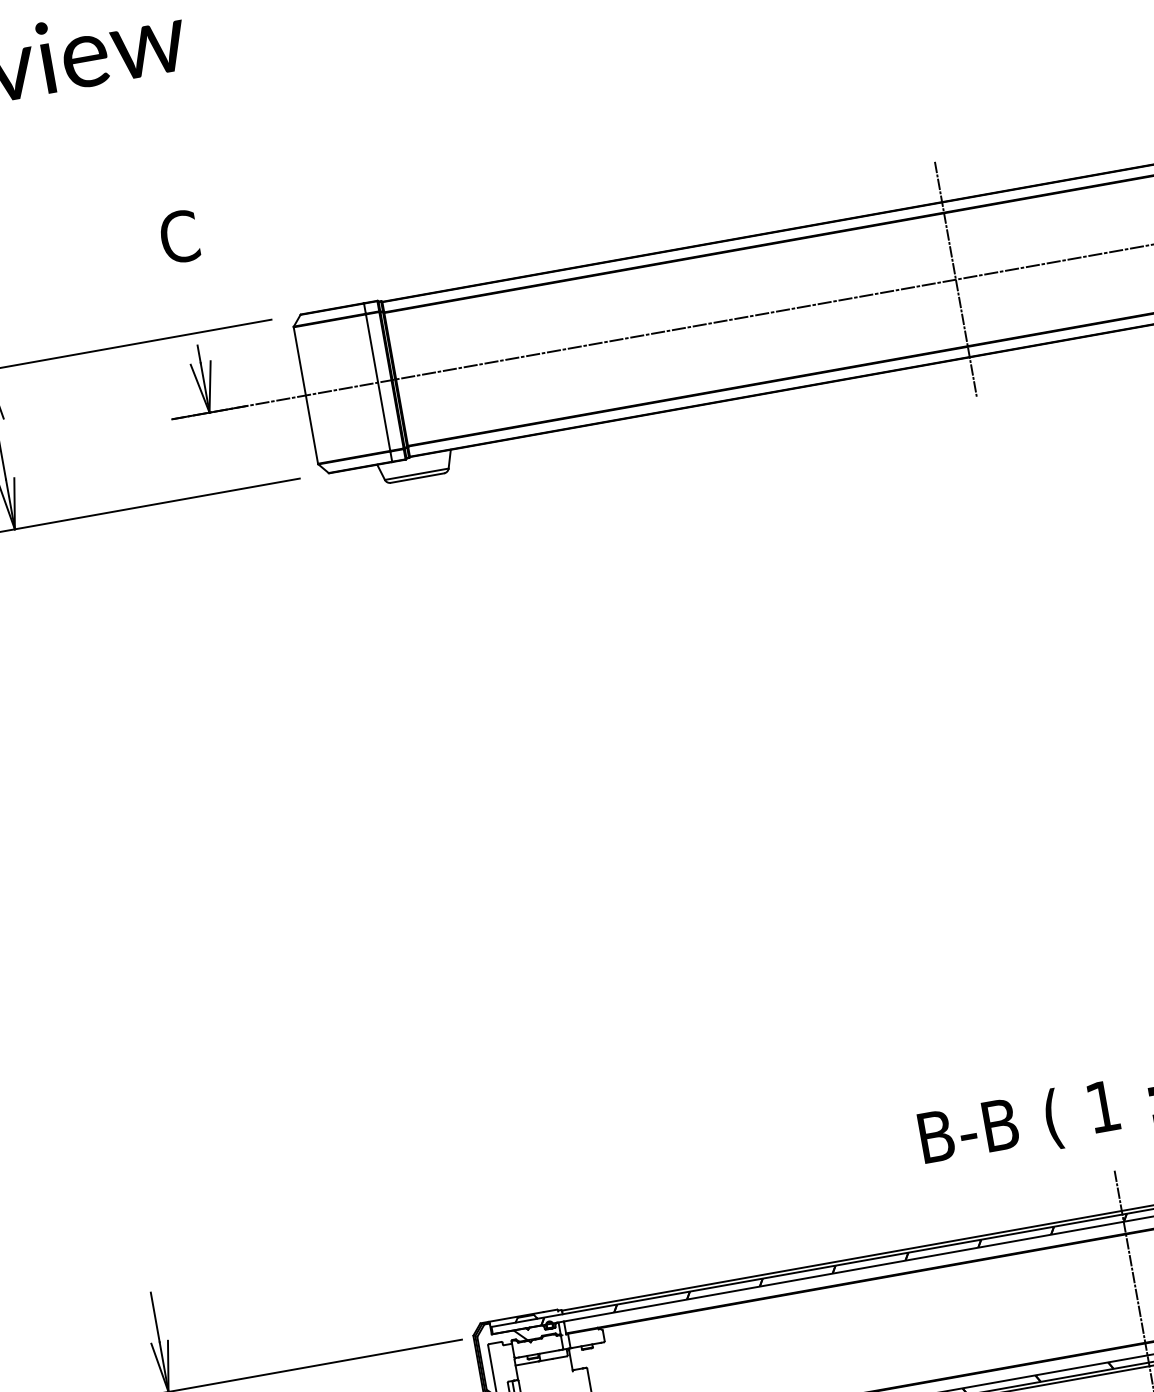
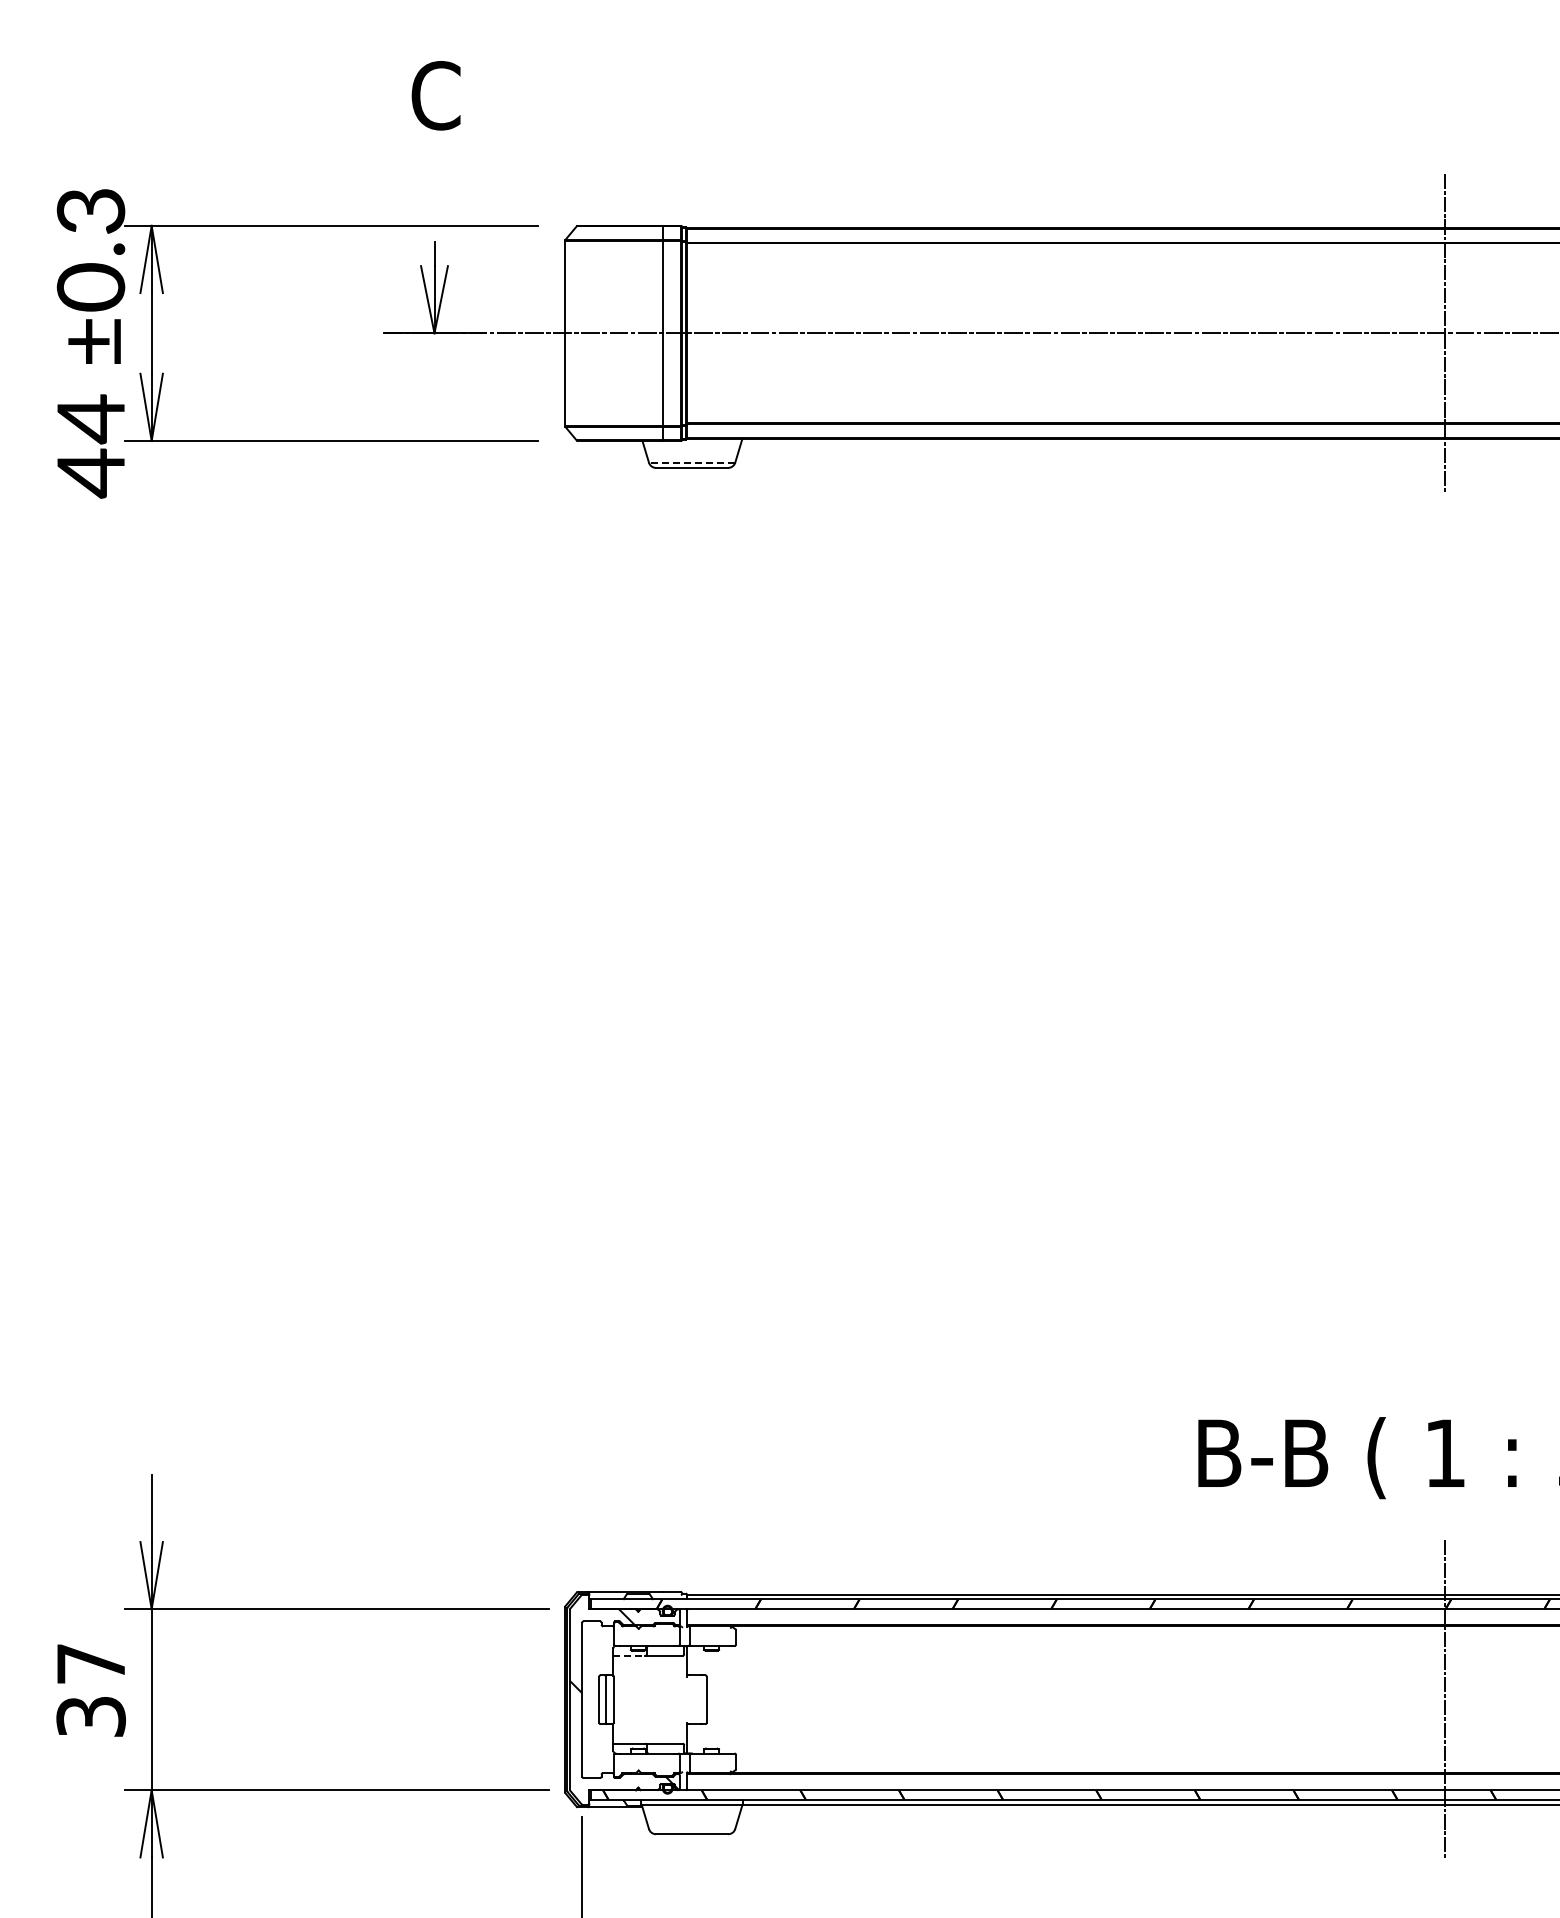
line: (416, 474) -> (691, 462), solid -> dashed
line: (527, 1363) -> (629, 1655), solid -> dashed

